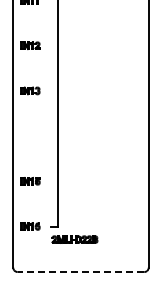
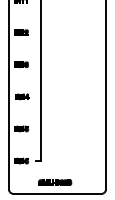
part: (31, 135) -> (22, 96), added
part: (74, 239) -> (55, 182), moved
line: (80, 272) -> (57, 193), dashed -> solid

